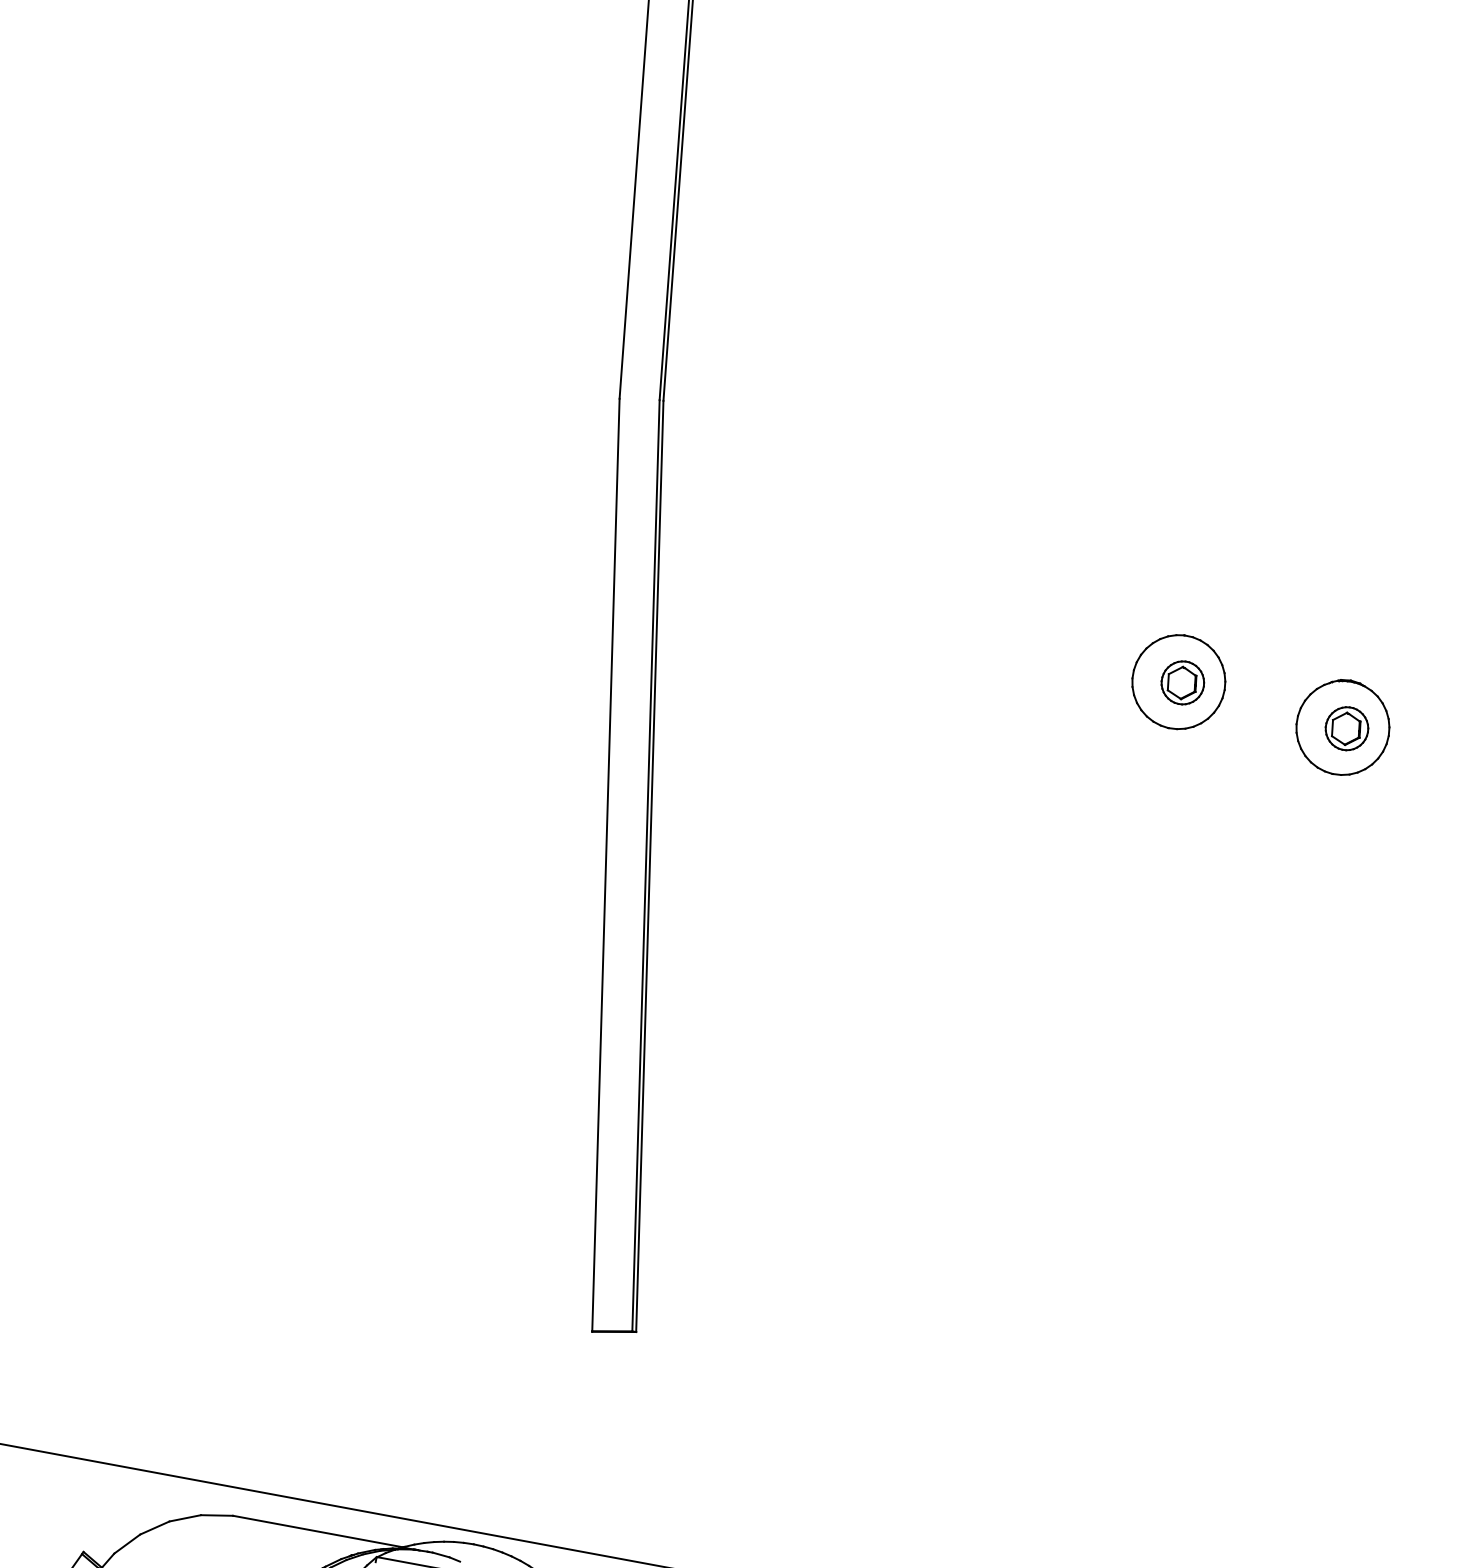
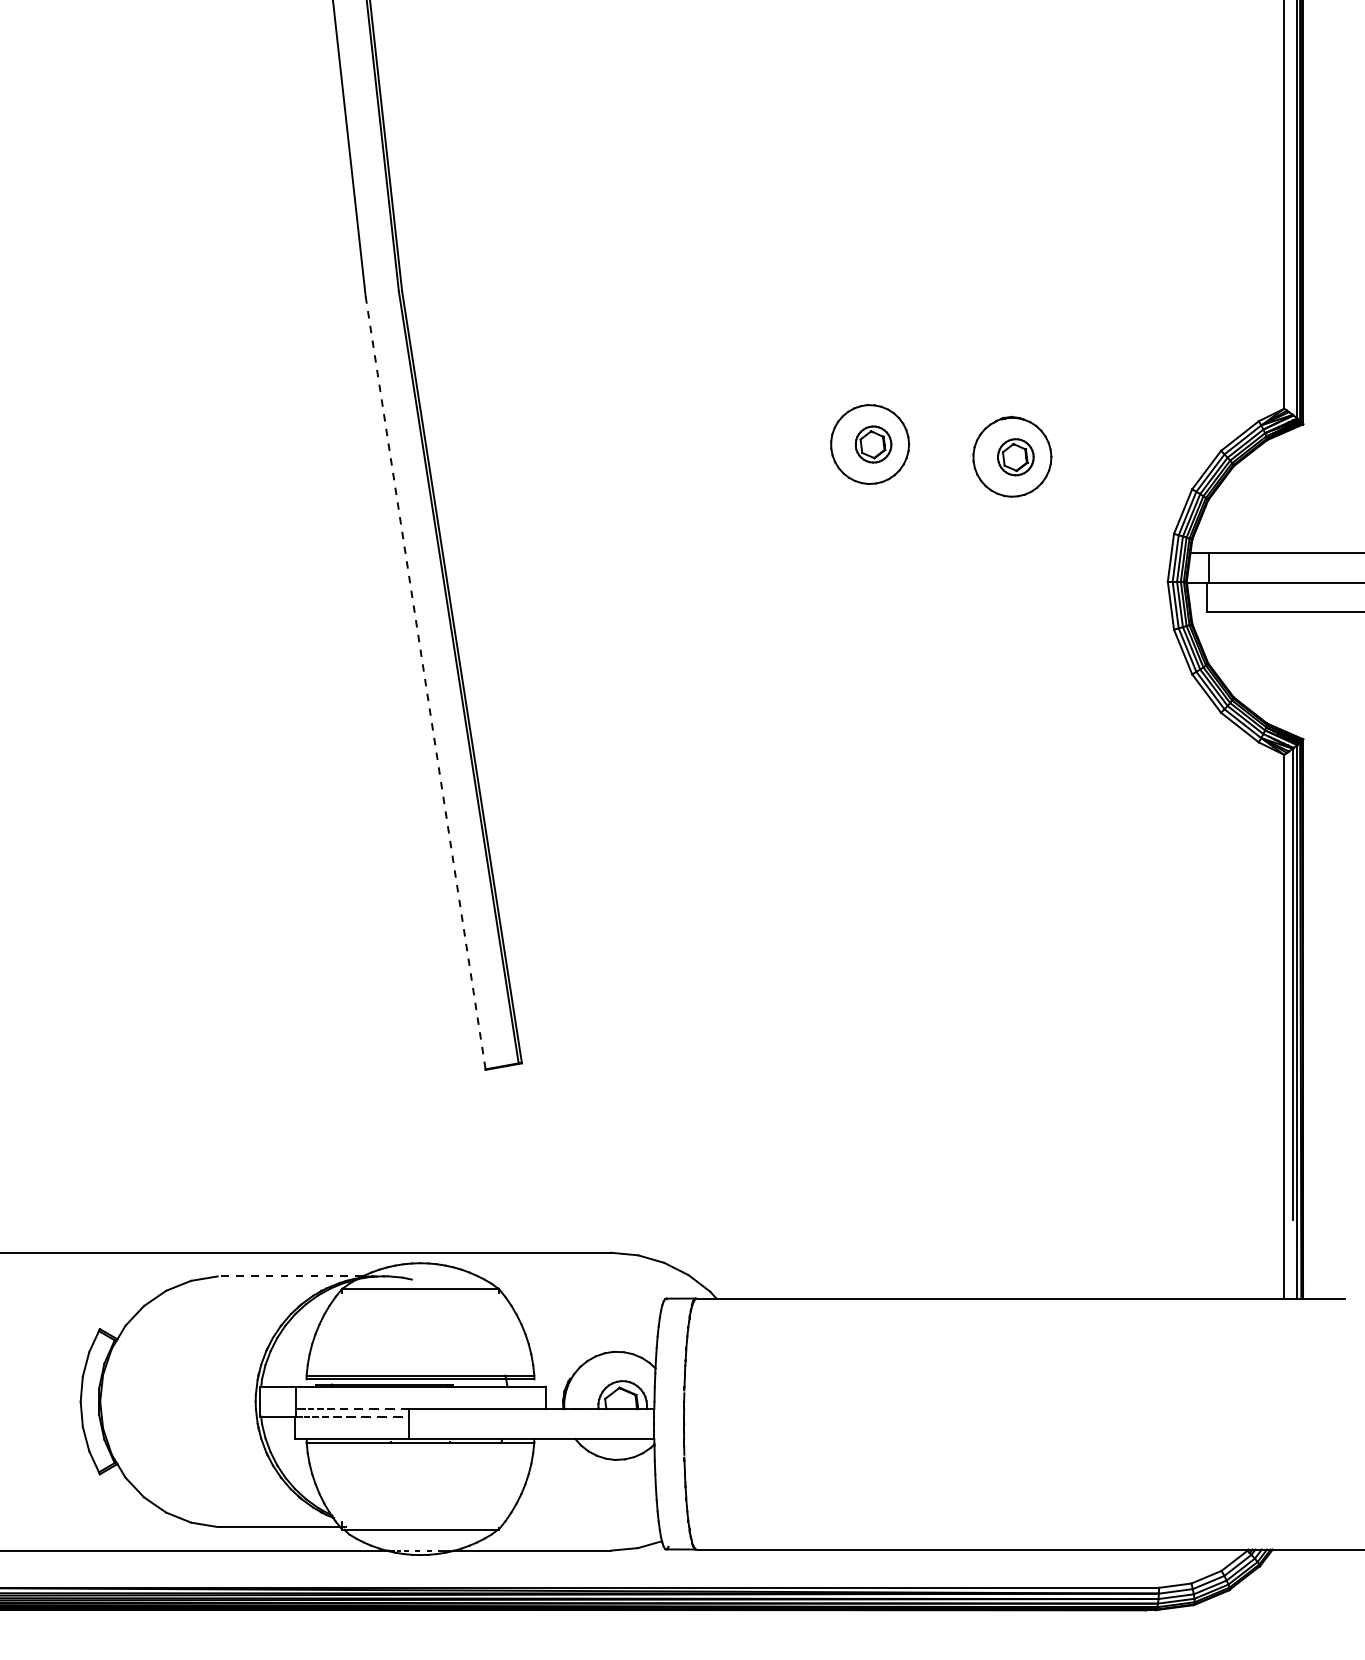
line: (605, 865) -> (425, 683), solid -> dashed
line: (318, 1531) -> (290, 1276), solid -> dashed

